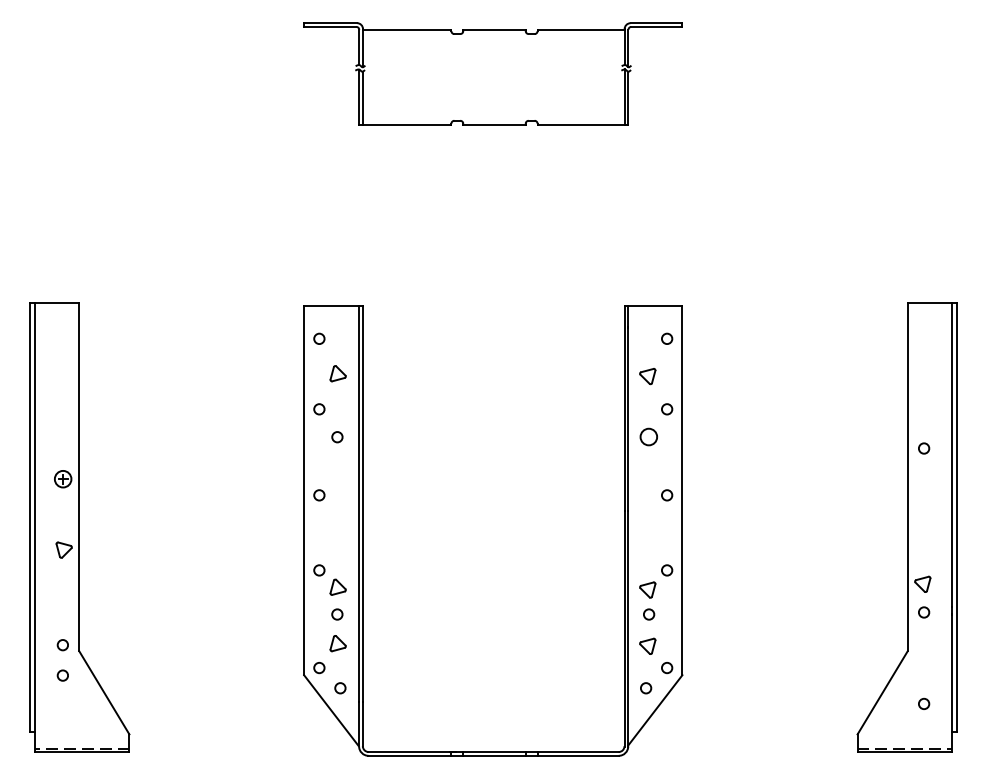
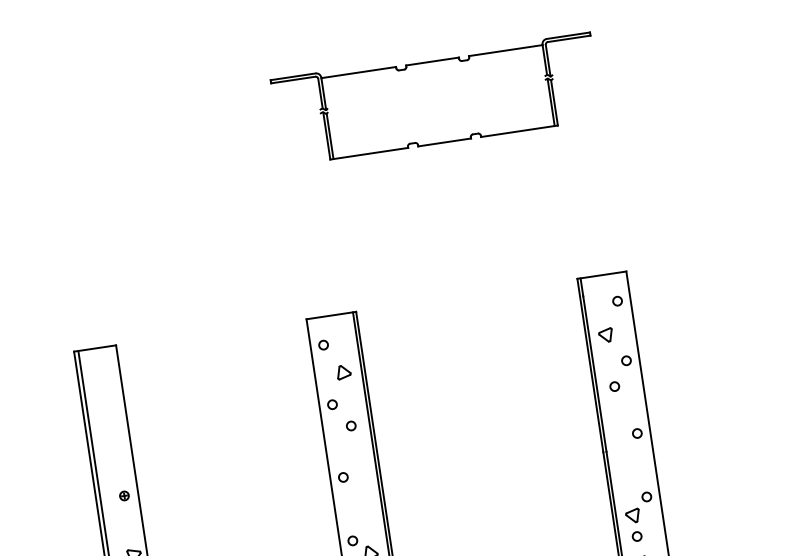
circle: (649, 437) -> (615, 386), size x0.62
part: (62, 478) -> (124, 495), size x0.62

